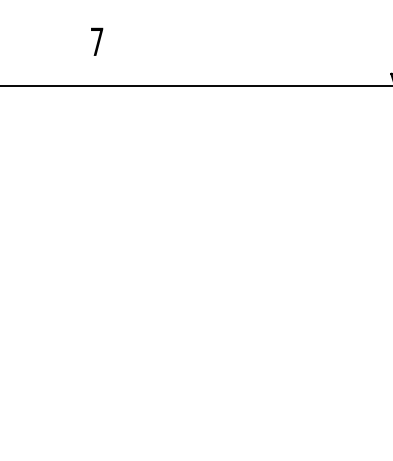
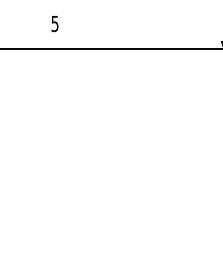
text: (96, 42) -> (54, 24), 7 -> 5

